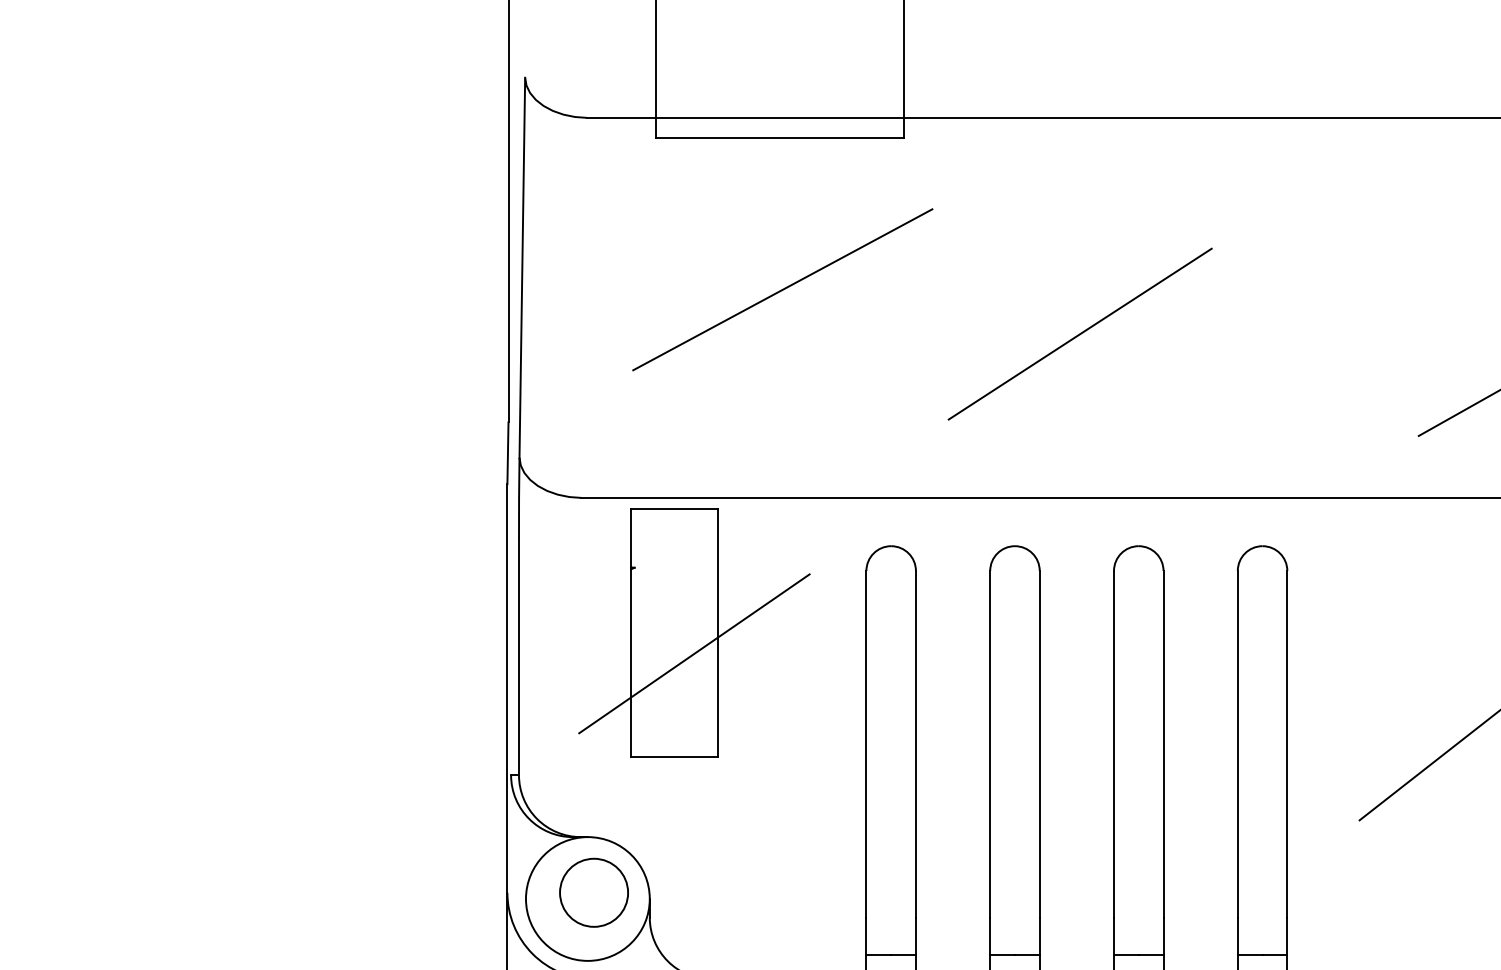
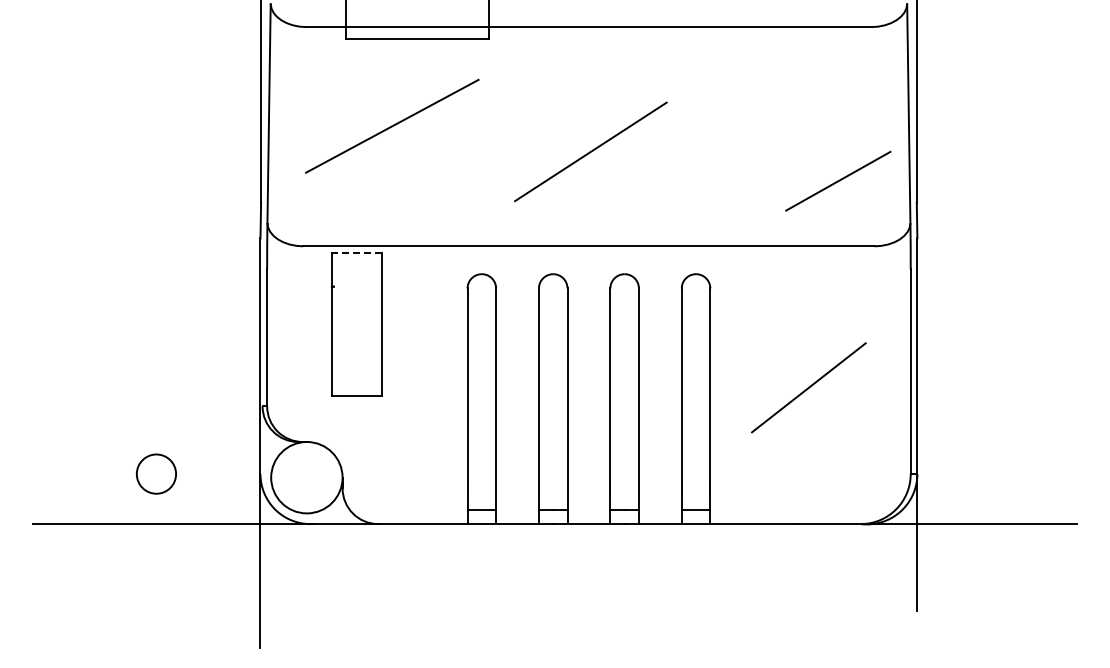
line: (783, 288) -> (392, 125), moved
line: (673, 508) -> (356, 252), solid -> dashed
line: (692, 654) -> (367, 336), removed
circle: (594, 891) -> (156, 473), moved

